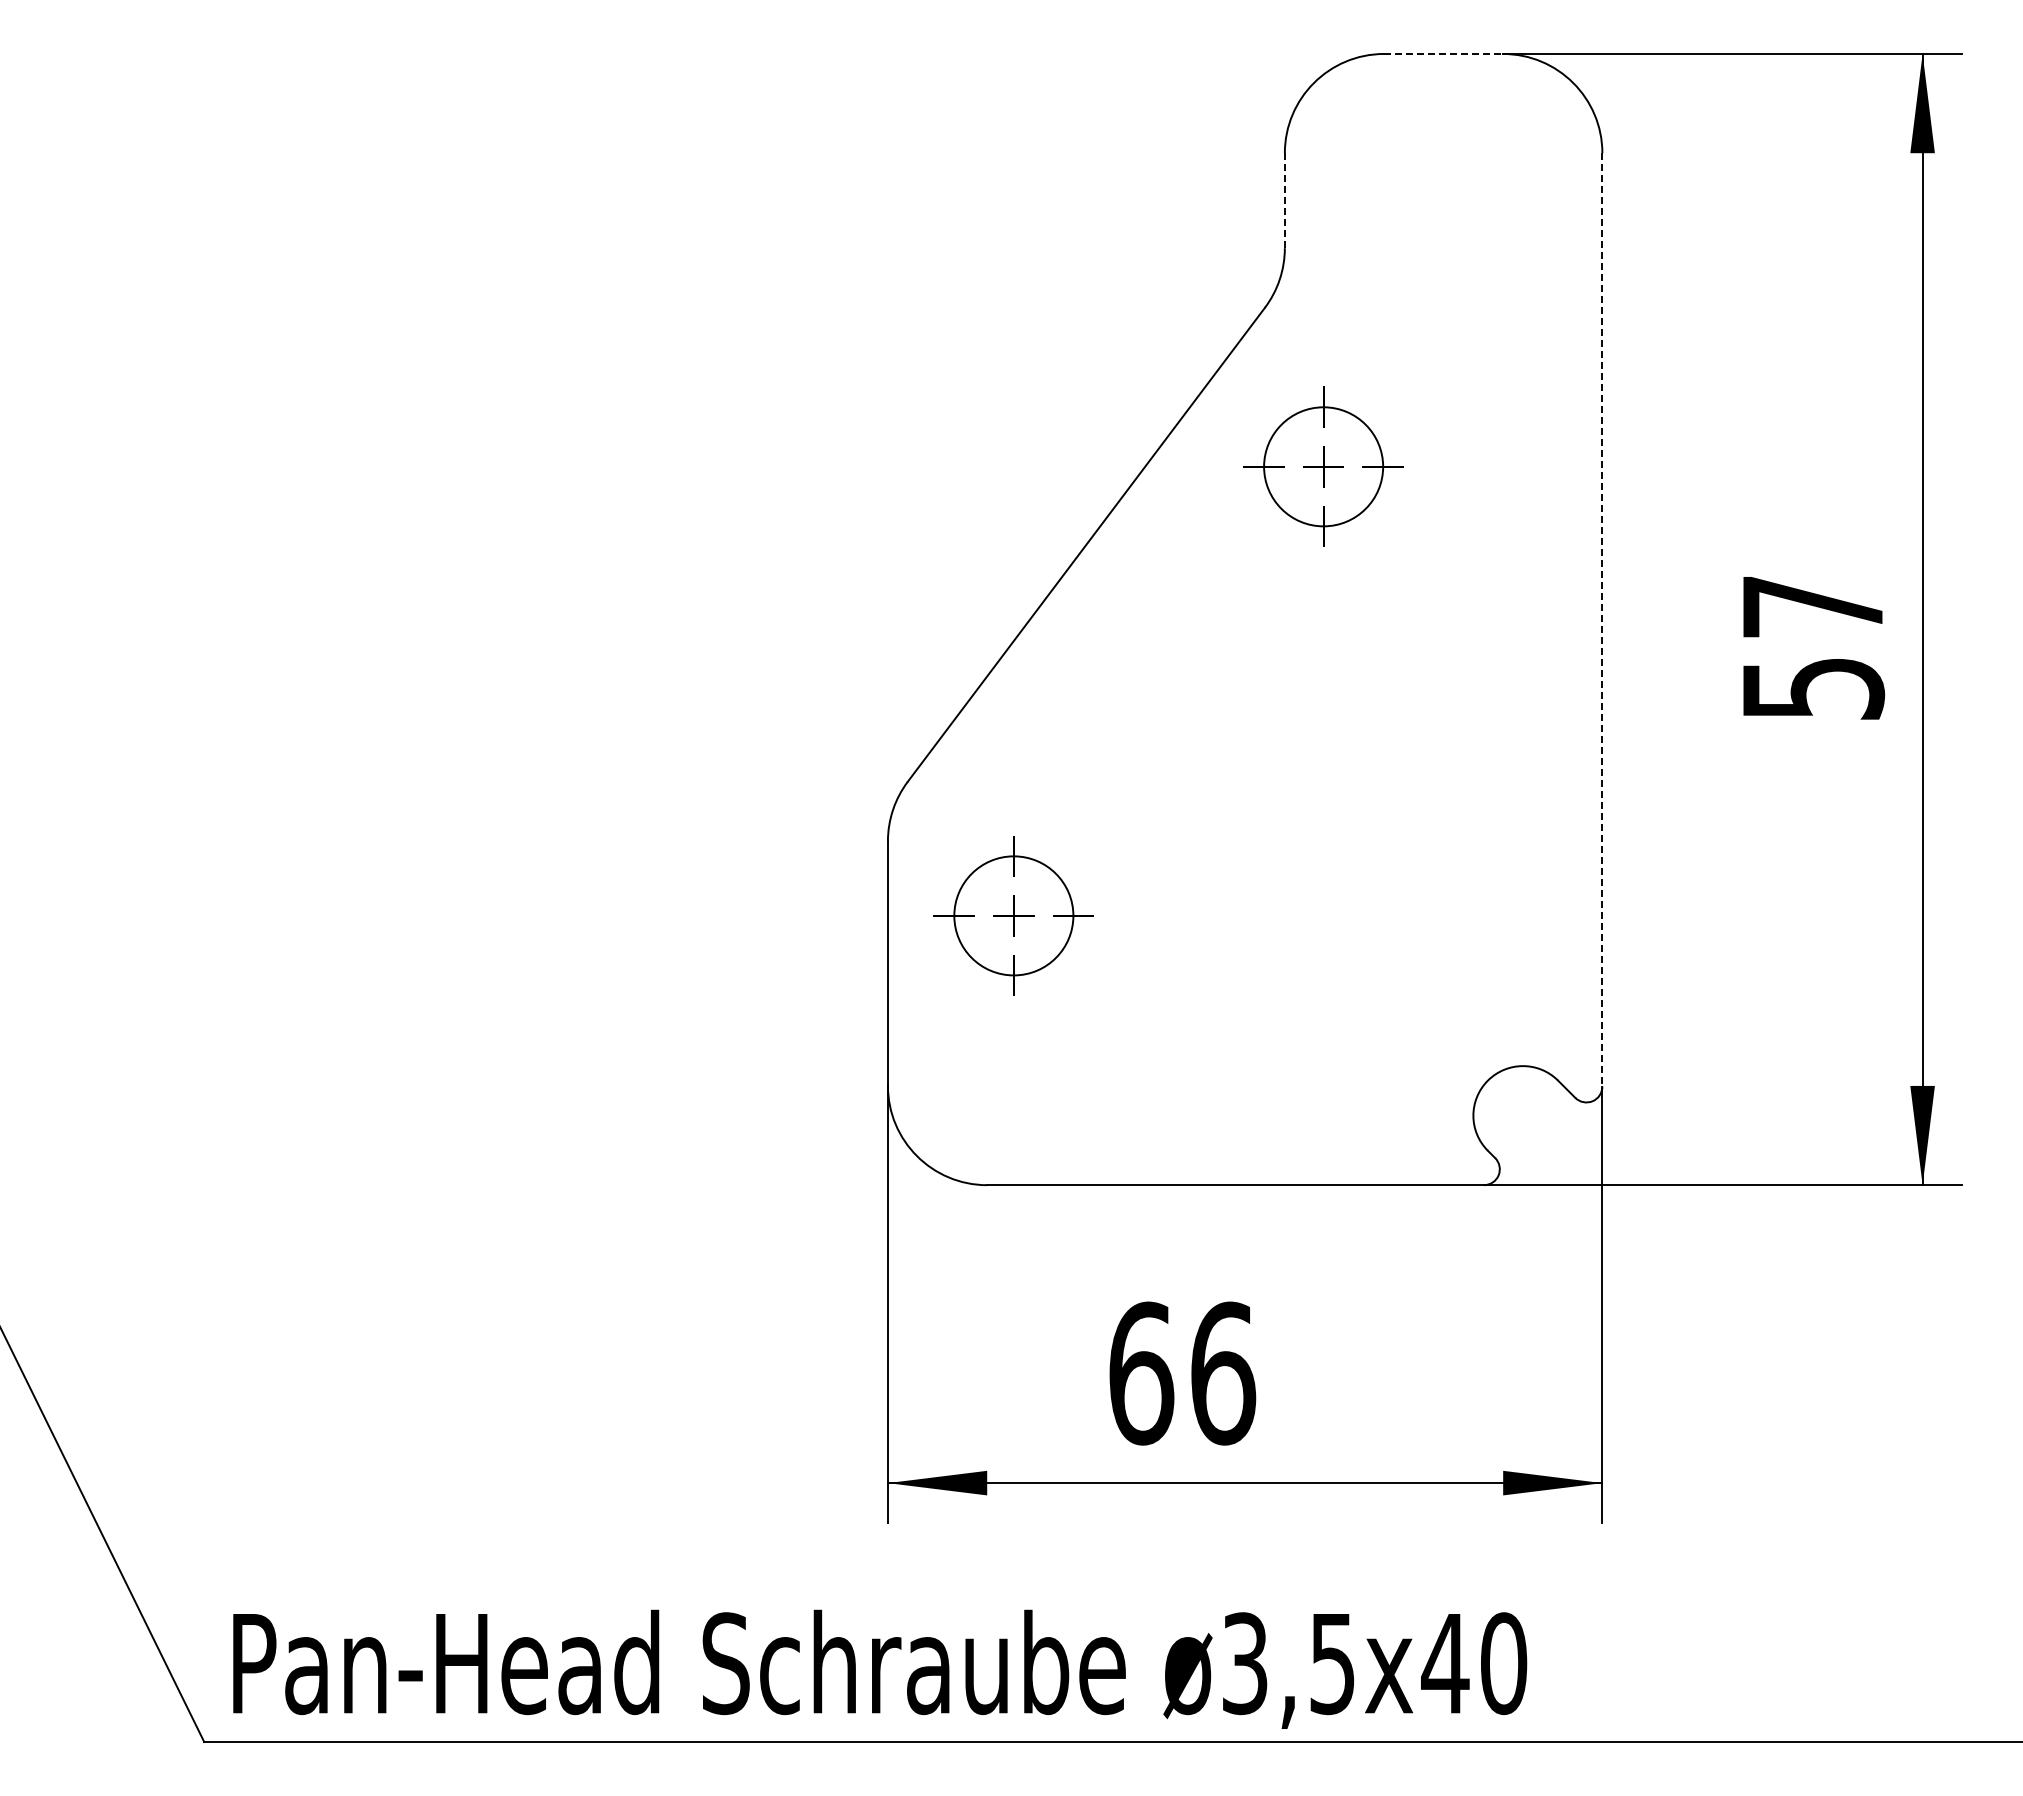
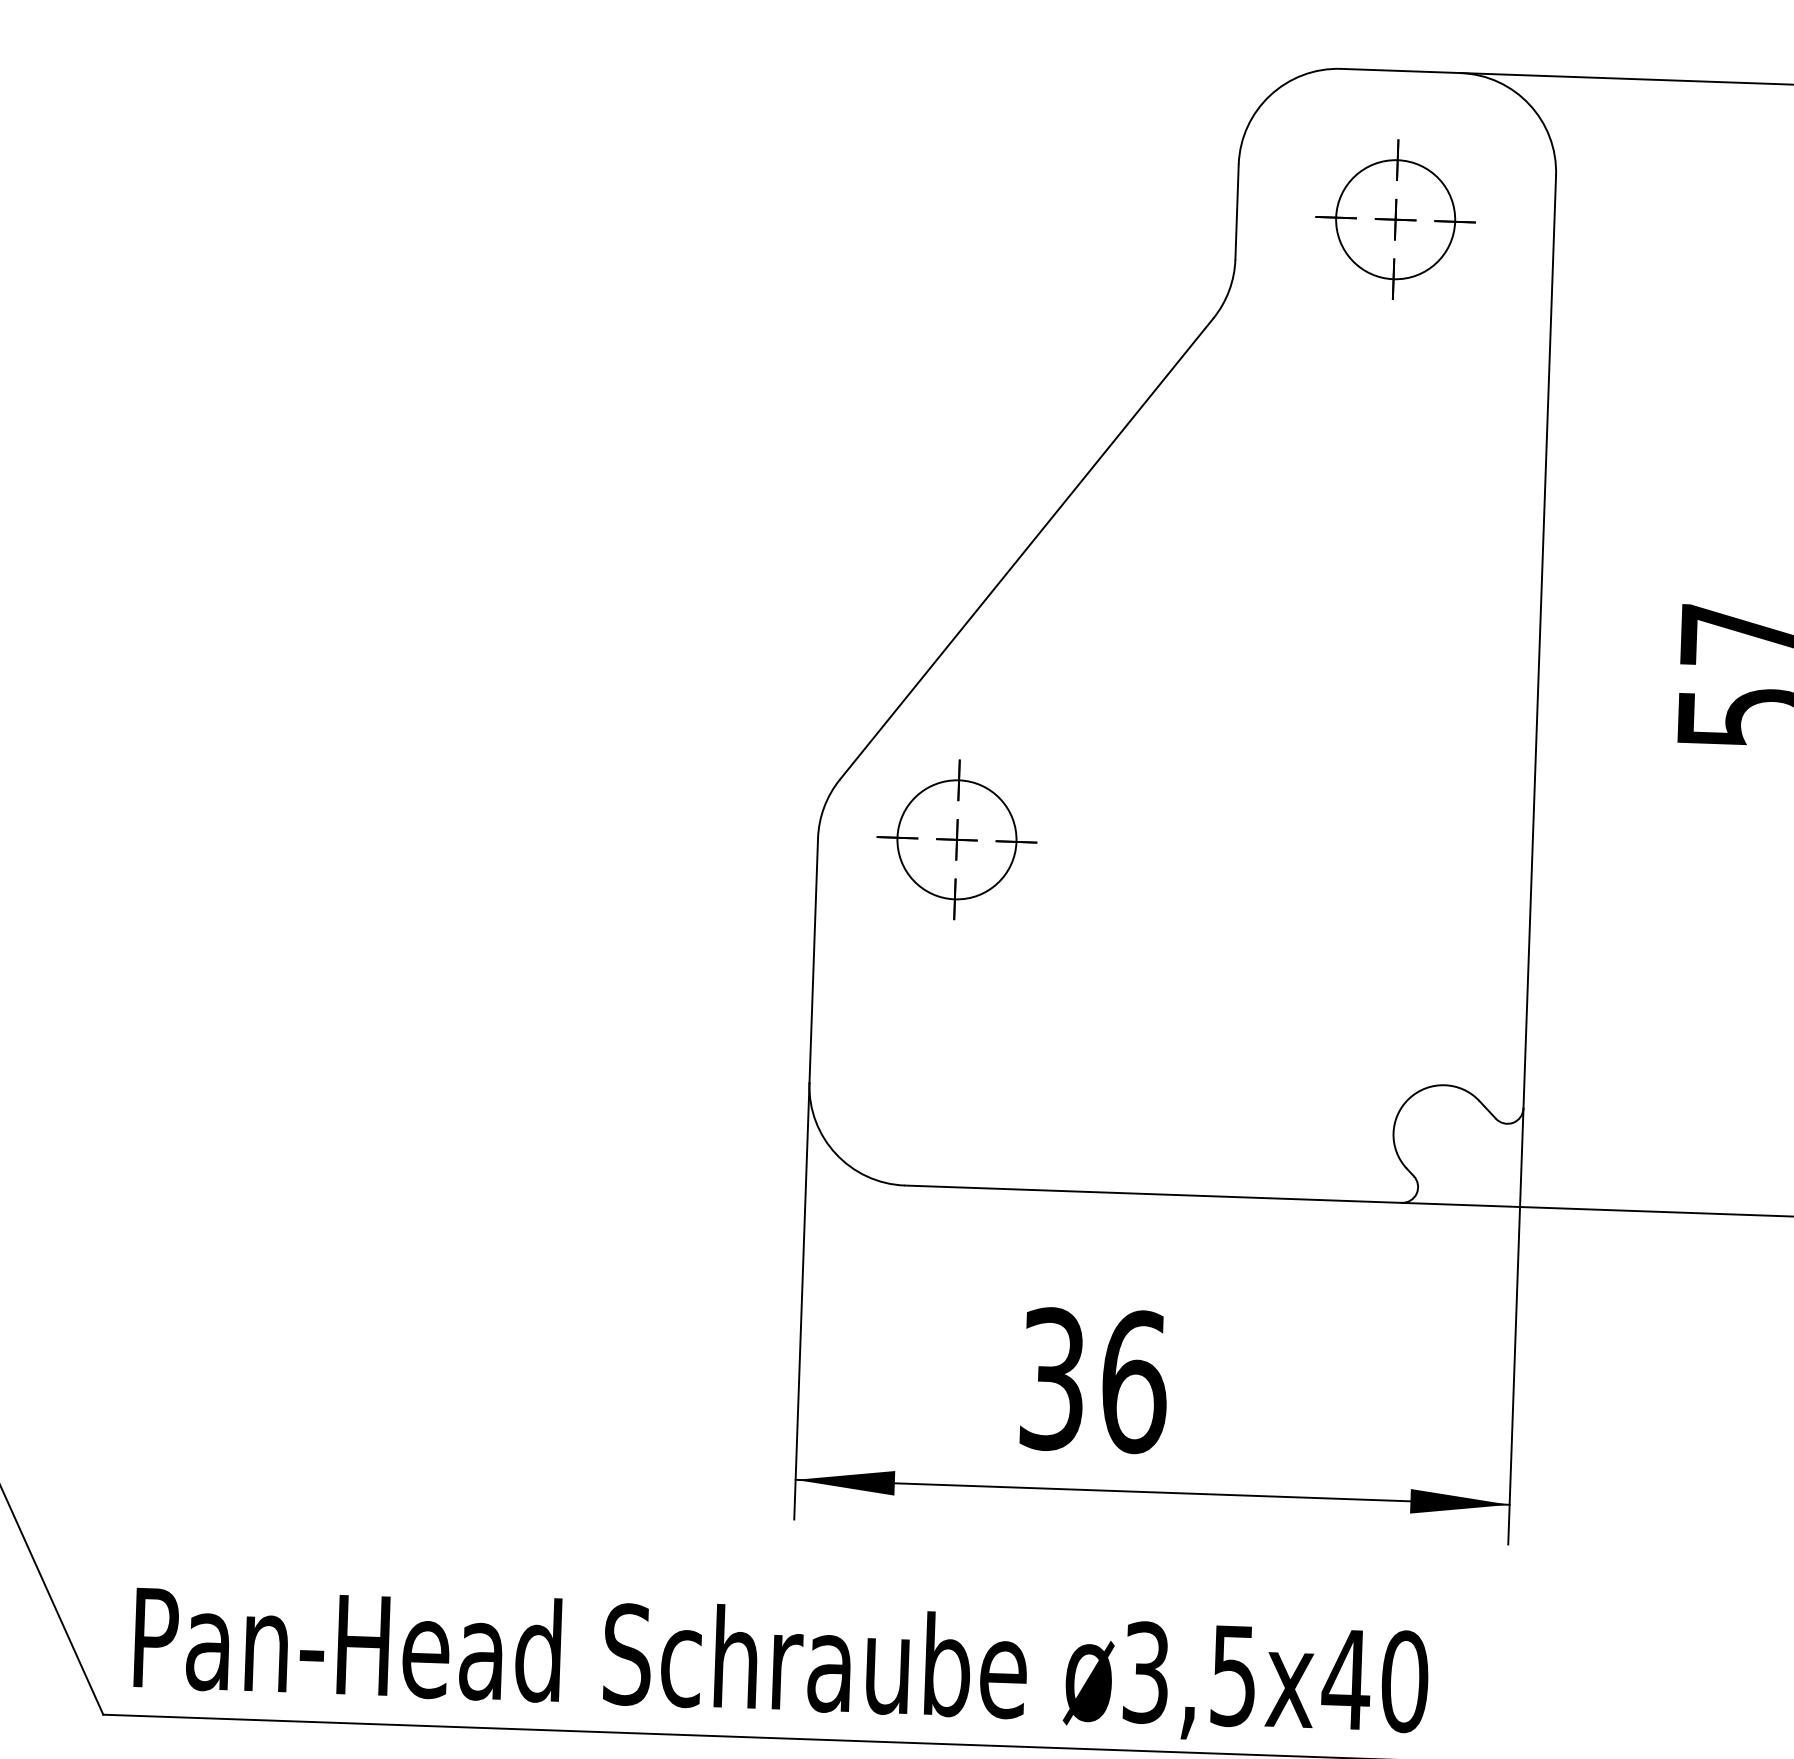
line: (1443, 53) -> (1400, 70), dashed -> solid
line: (1284, 200) -> (1236, 211), dashed -> solid
part: (1323, 466) -> (1395, 219), moved
line: (1602, 619) -> (1539, 641), dashed -> solid
part: (1013, 915) -> (956, 839), moved
text: (1141, 1373) -> (1052, 1379), 66 -> 36

